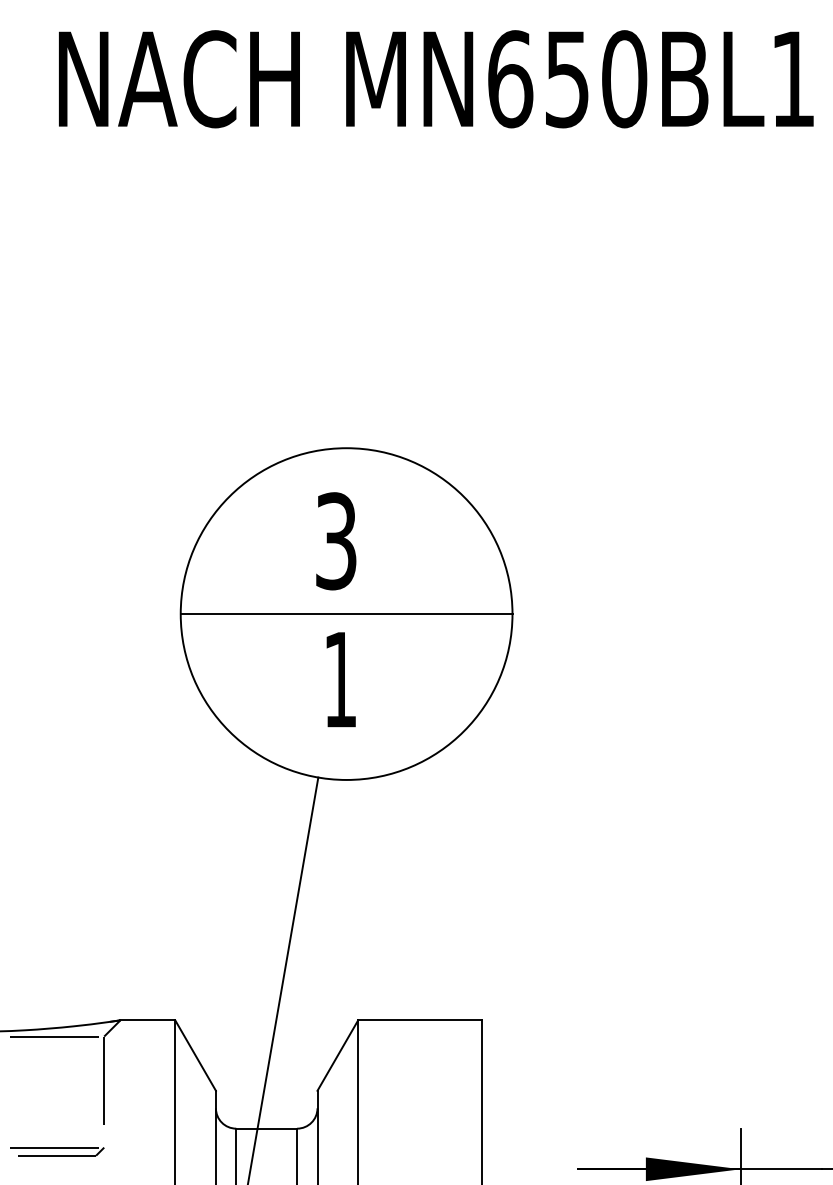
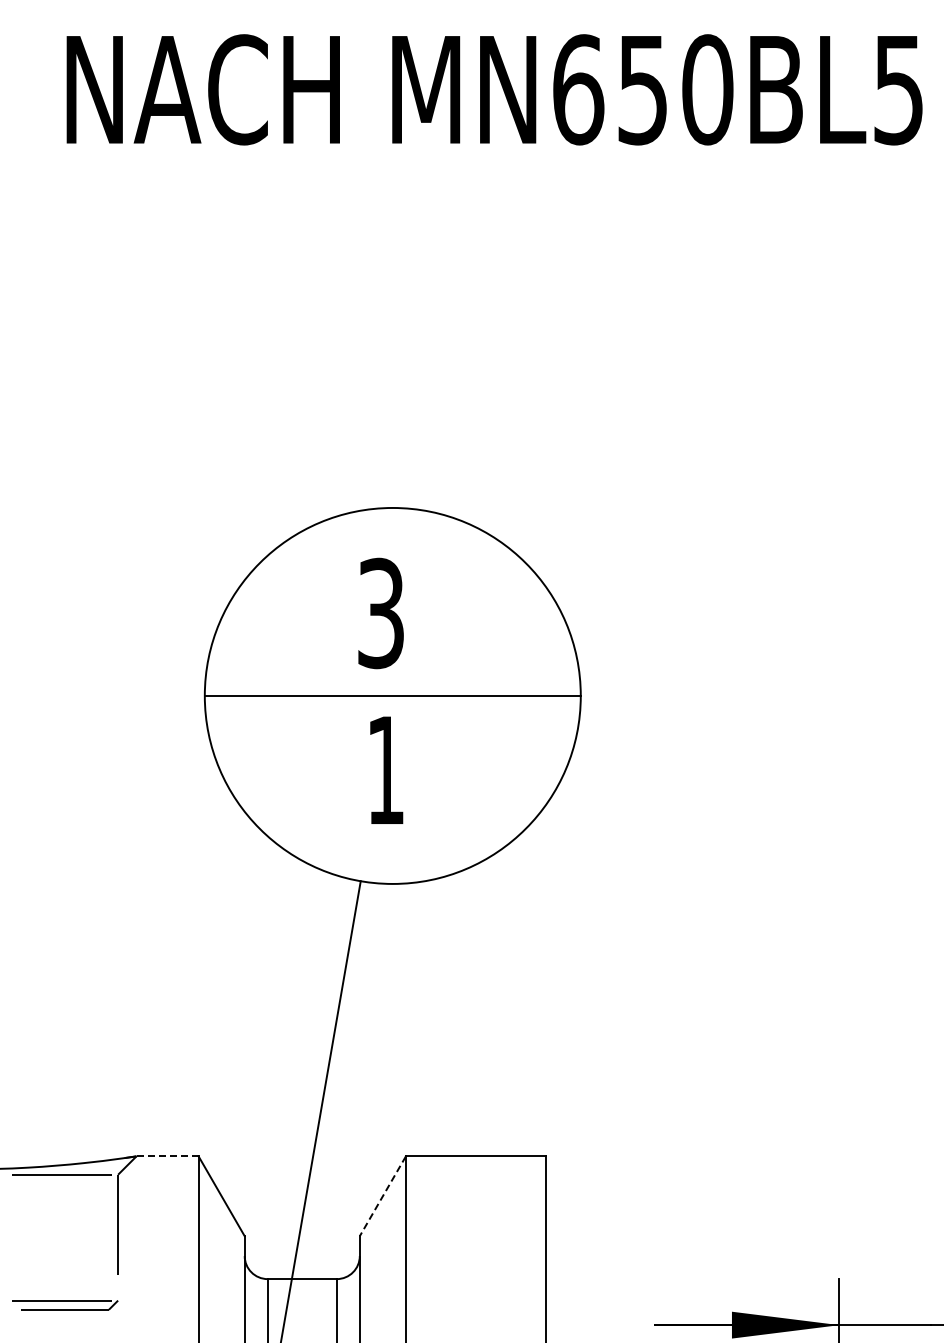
text: (792, 79) -> (898, 90), MN650BL1 -> MN650BL5
line: (148, 1020) -> (168, 1156), solid -> dashed
line: (337, 1055) -> (382, 1196), solid -> dashed

